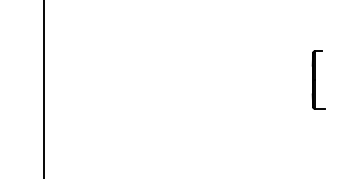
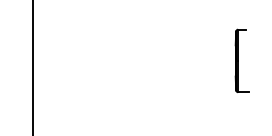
part: (317, 79) -> (241, 60), size x1.43

